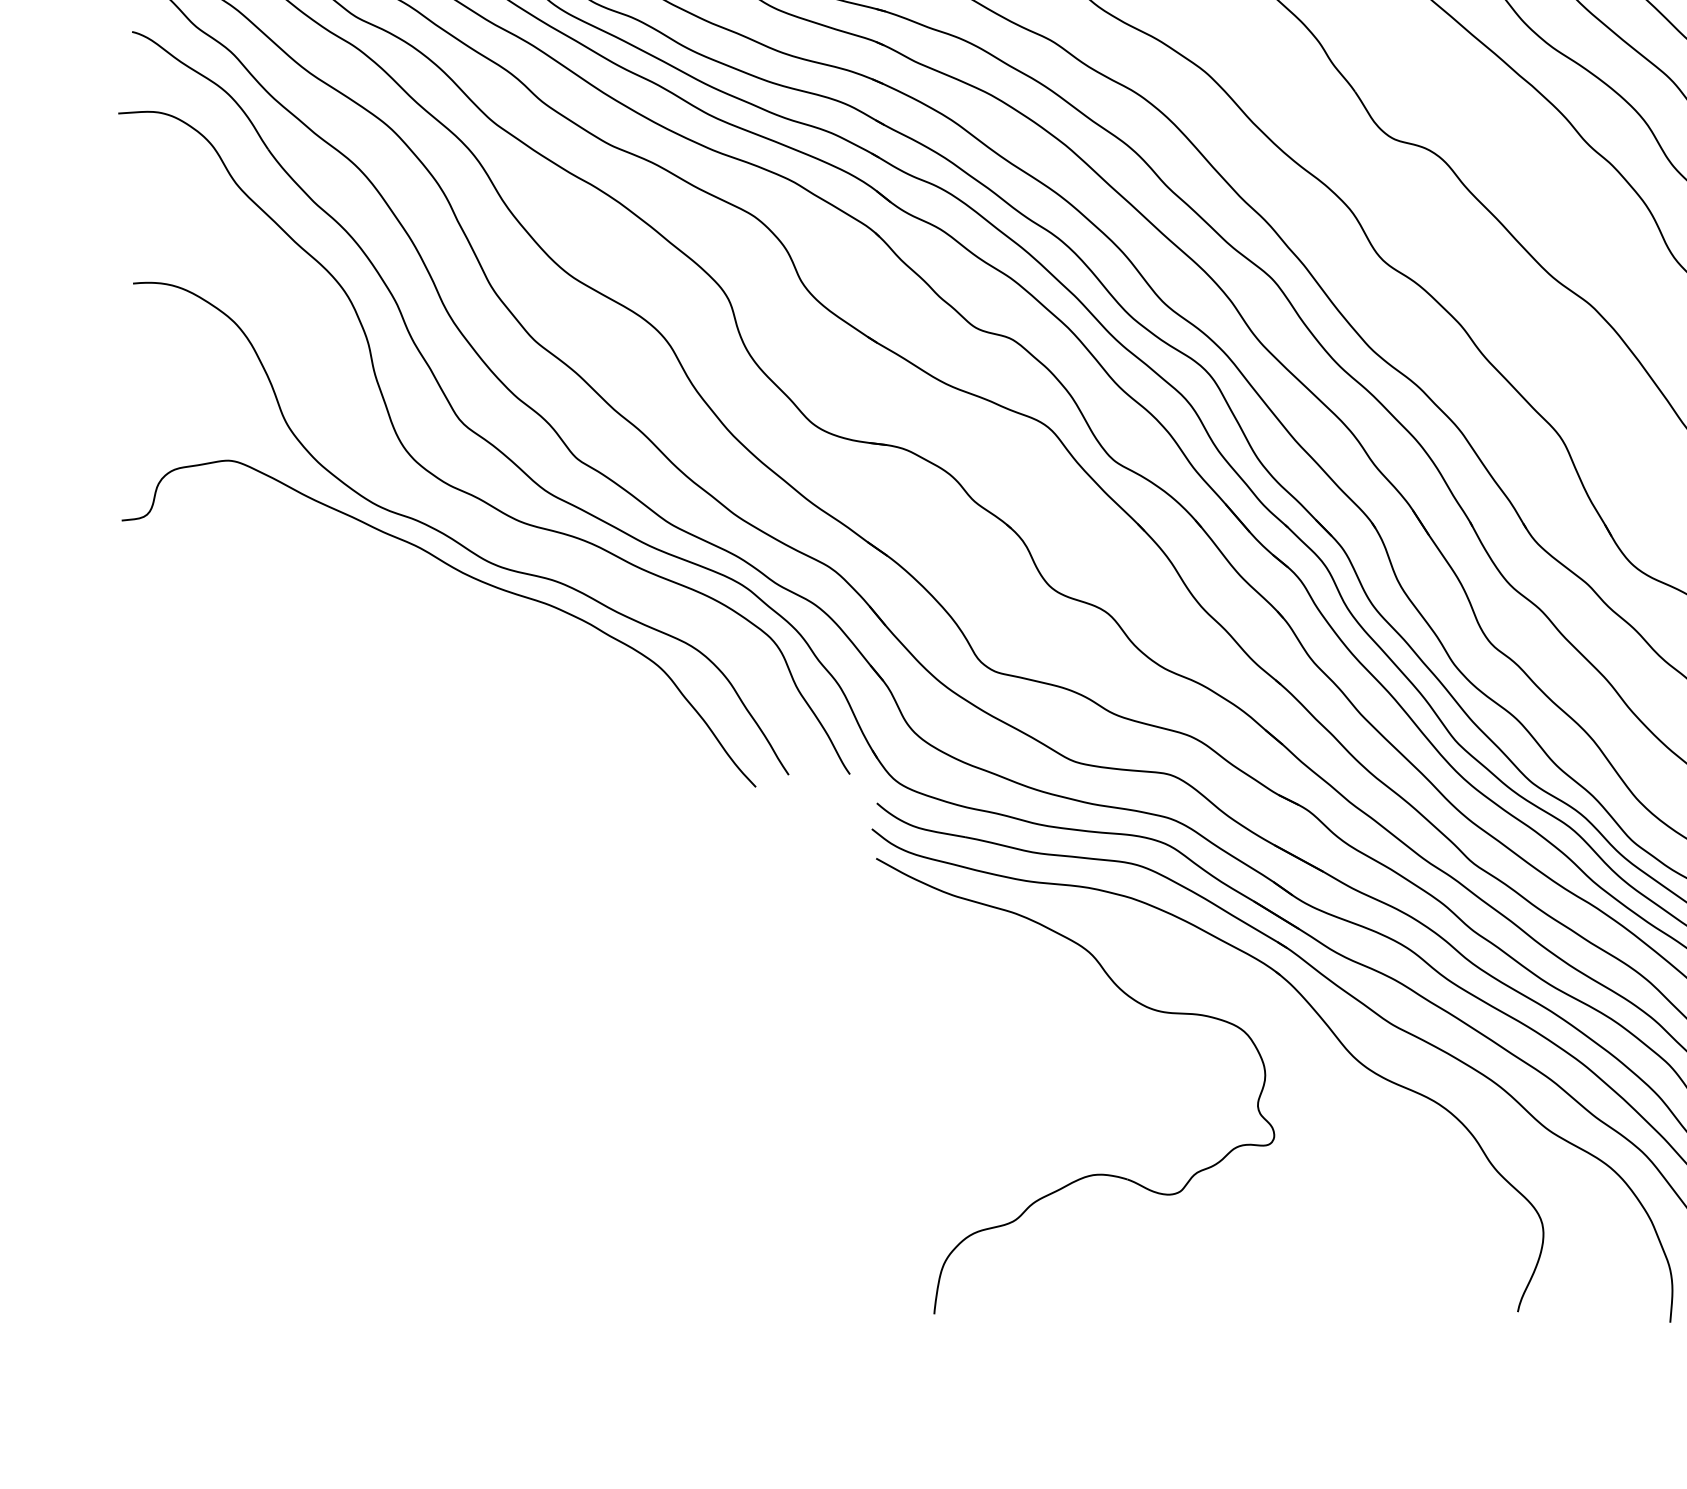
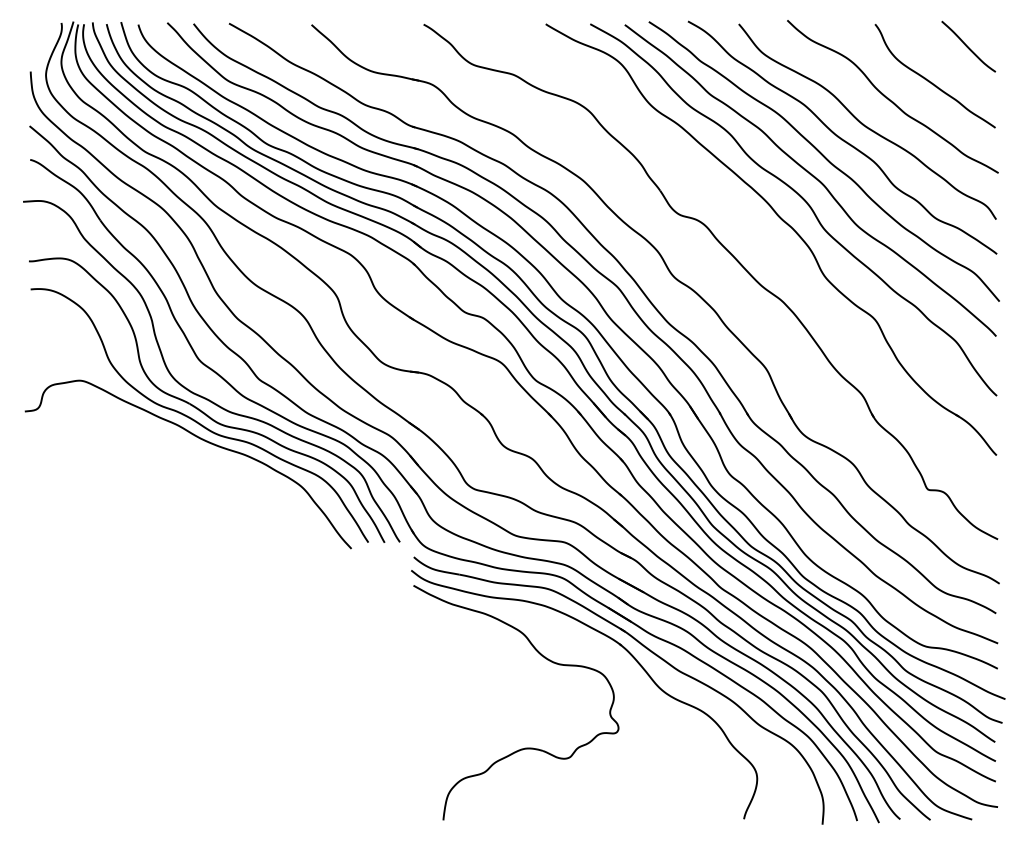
part: (460, 514) -> (199, 408), added

